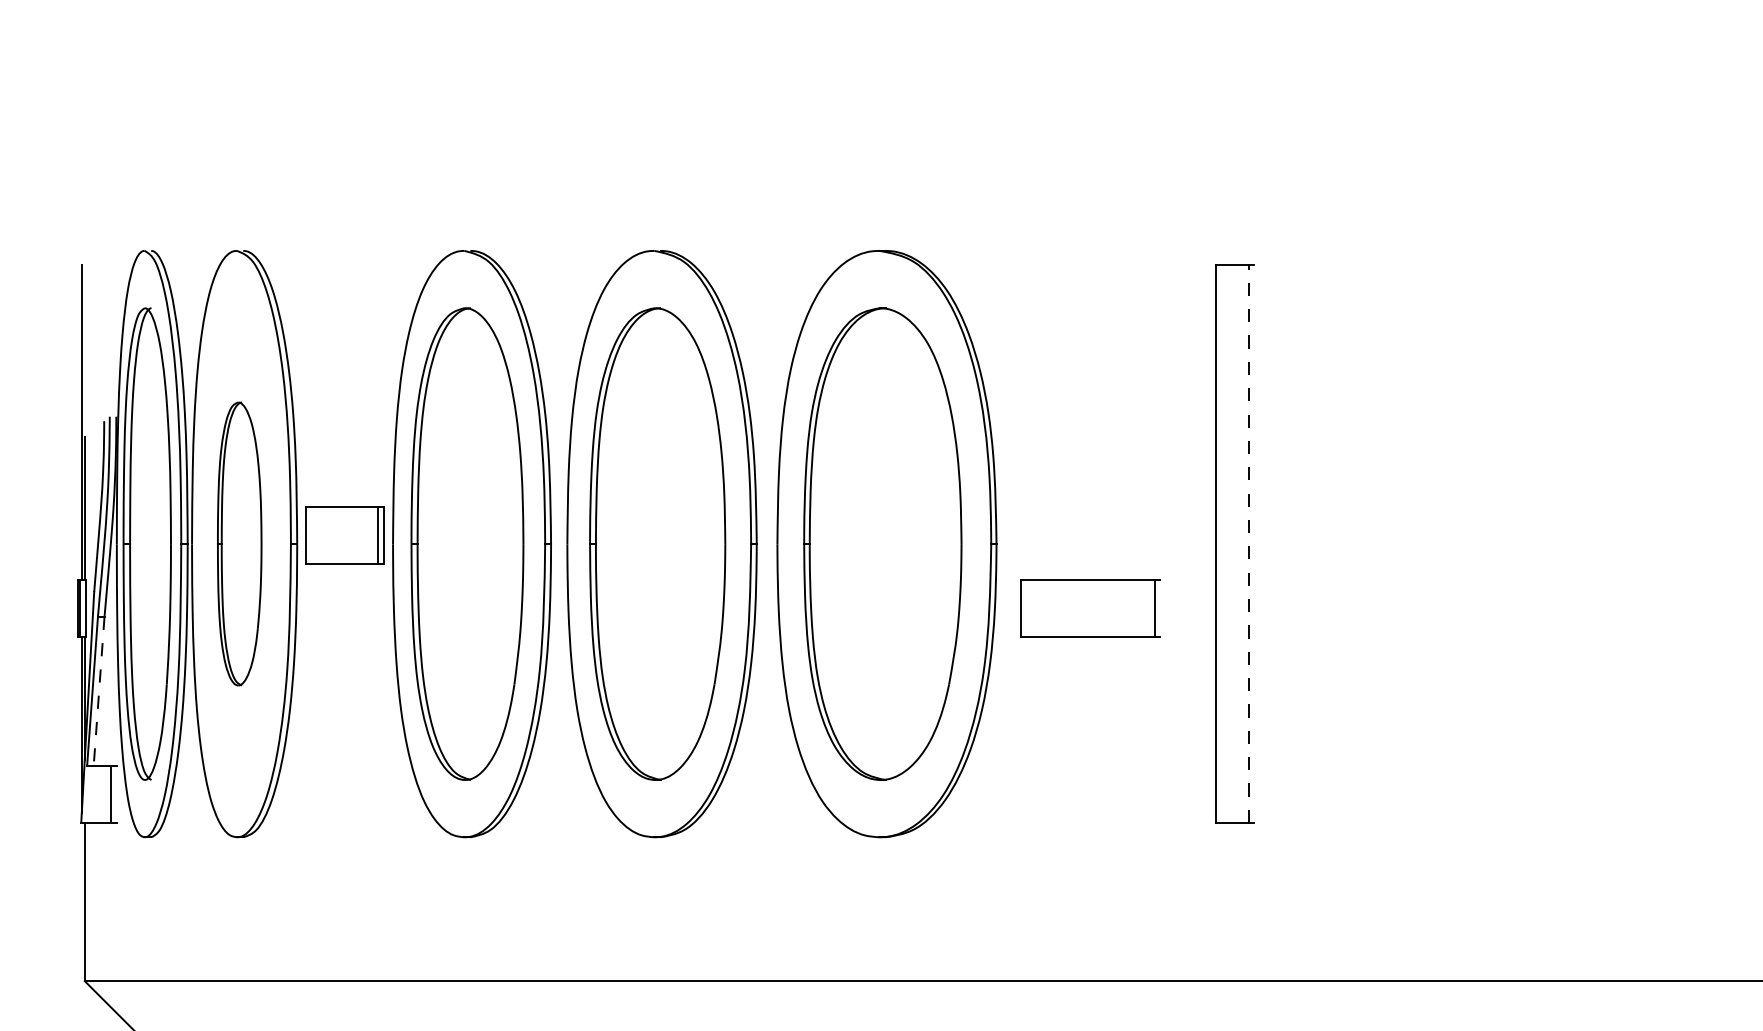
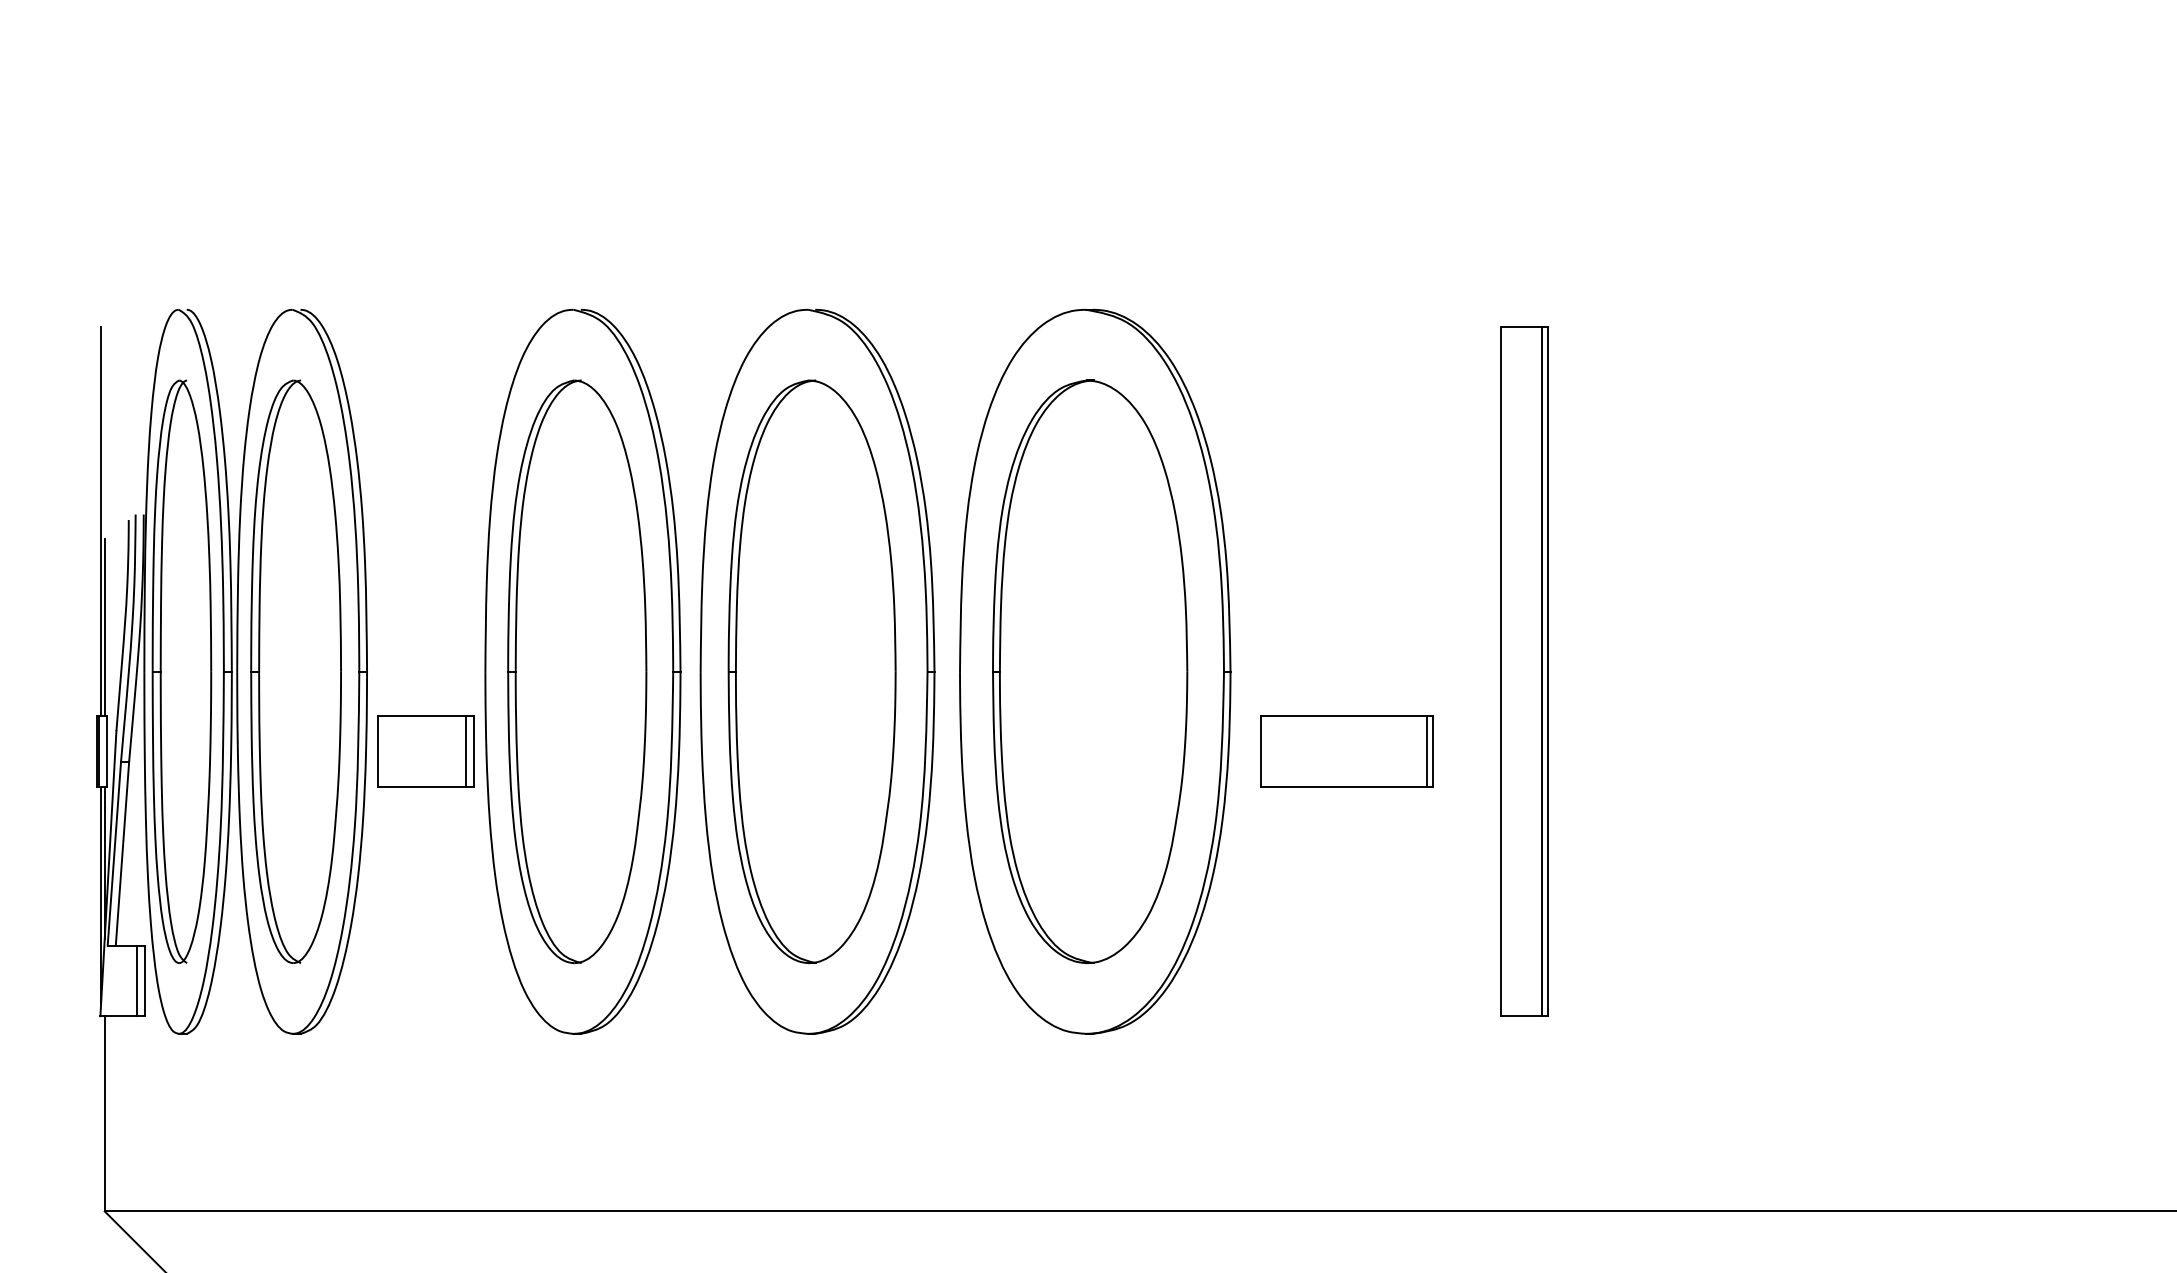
part: (344, 535) -> (425, 751), moved
part: (239, 543) -> (295, 671), size x1.67
line: (1249, 543) -> (1542, 671), dashed -> solid
line: (1254, 543) -> (1548, 671), added
line: (1160, 607) -> (1432, 750), added
line: (99, 692) -> (122, 854), dashed -> solid
line: (116, 794) -> (144, 980), added

